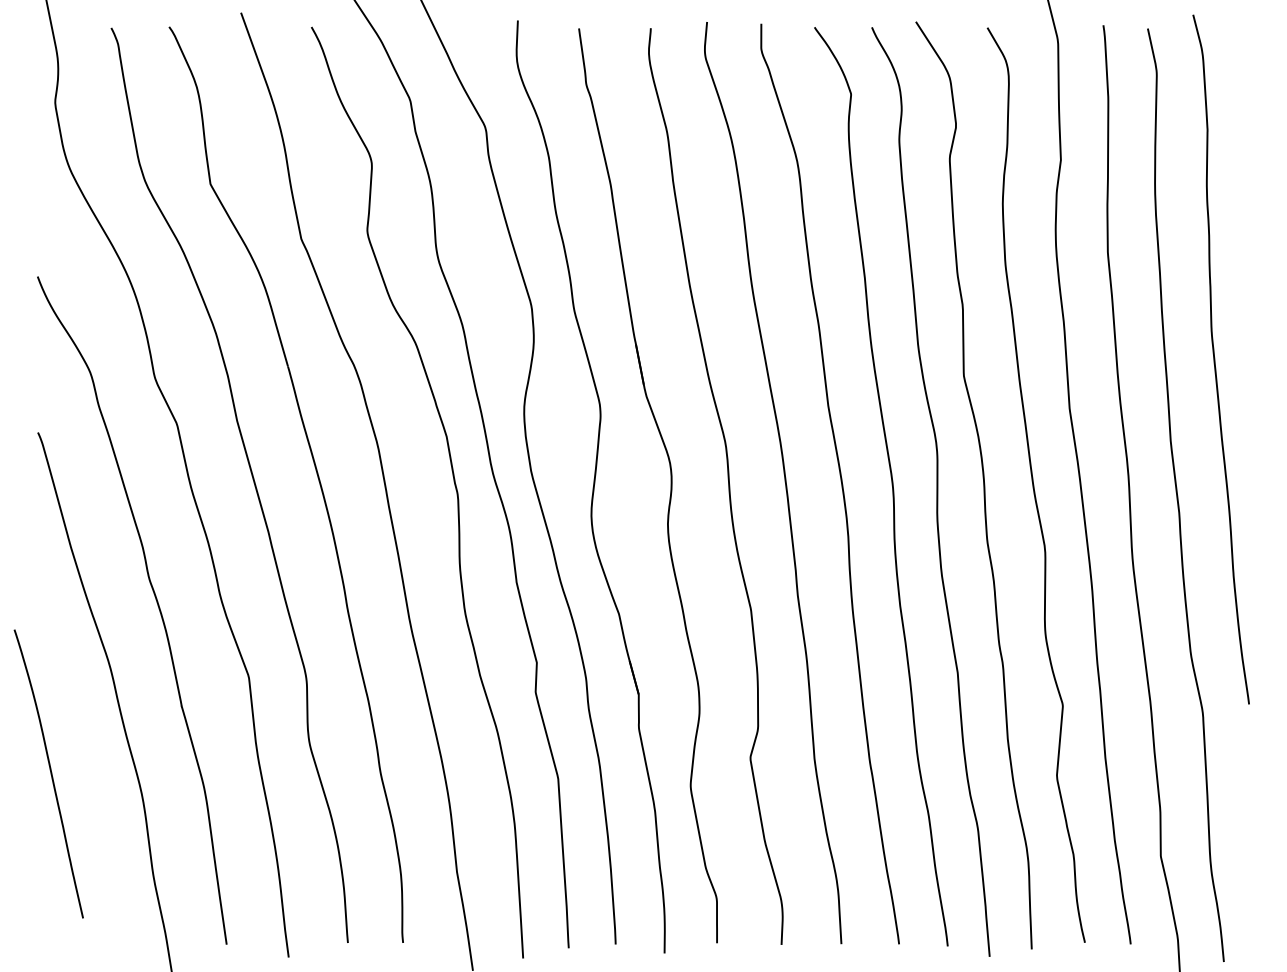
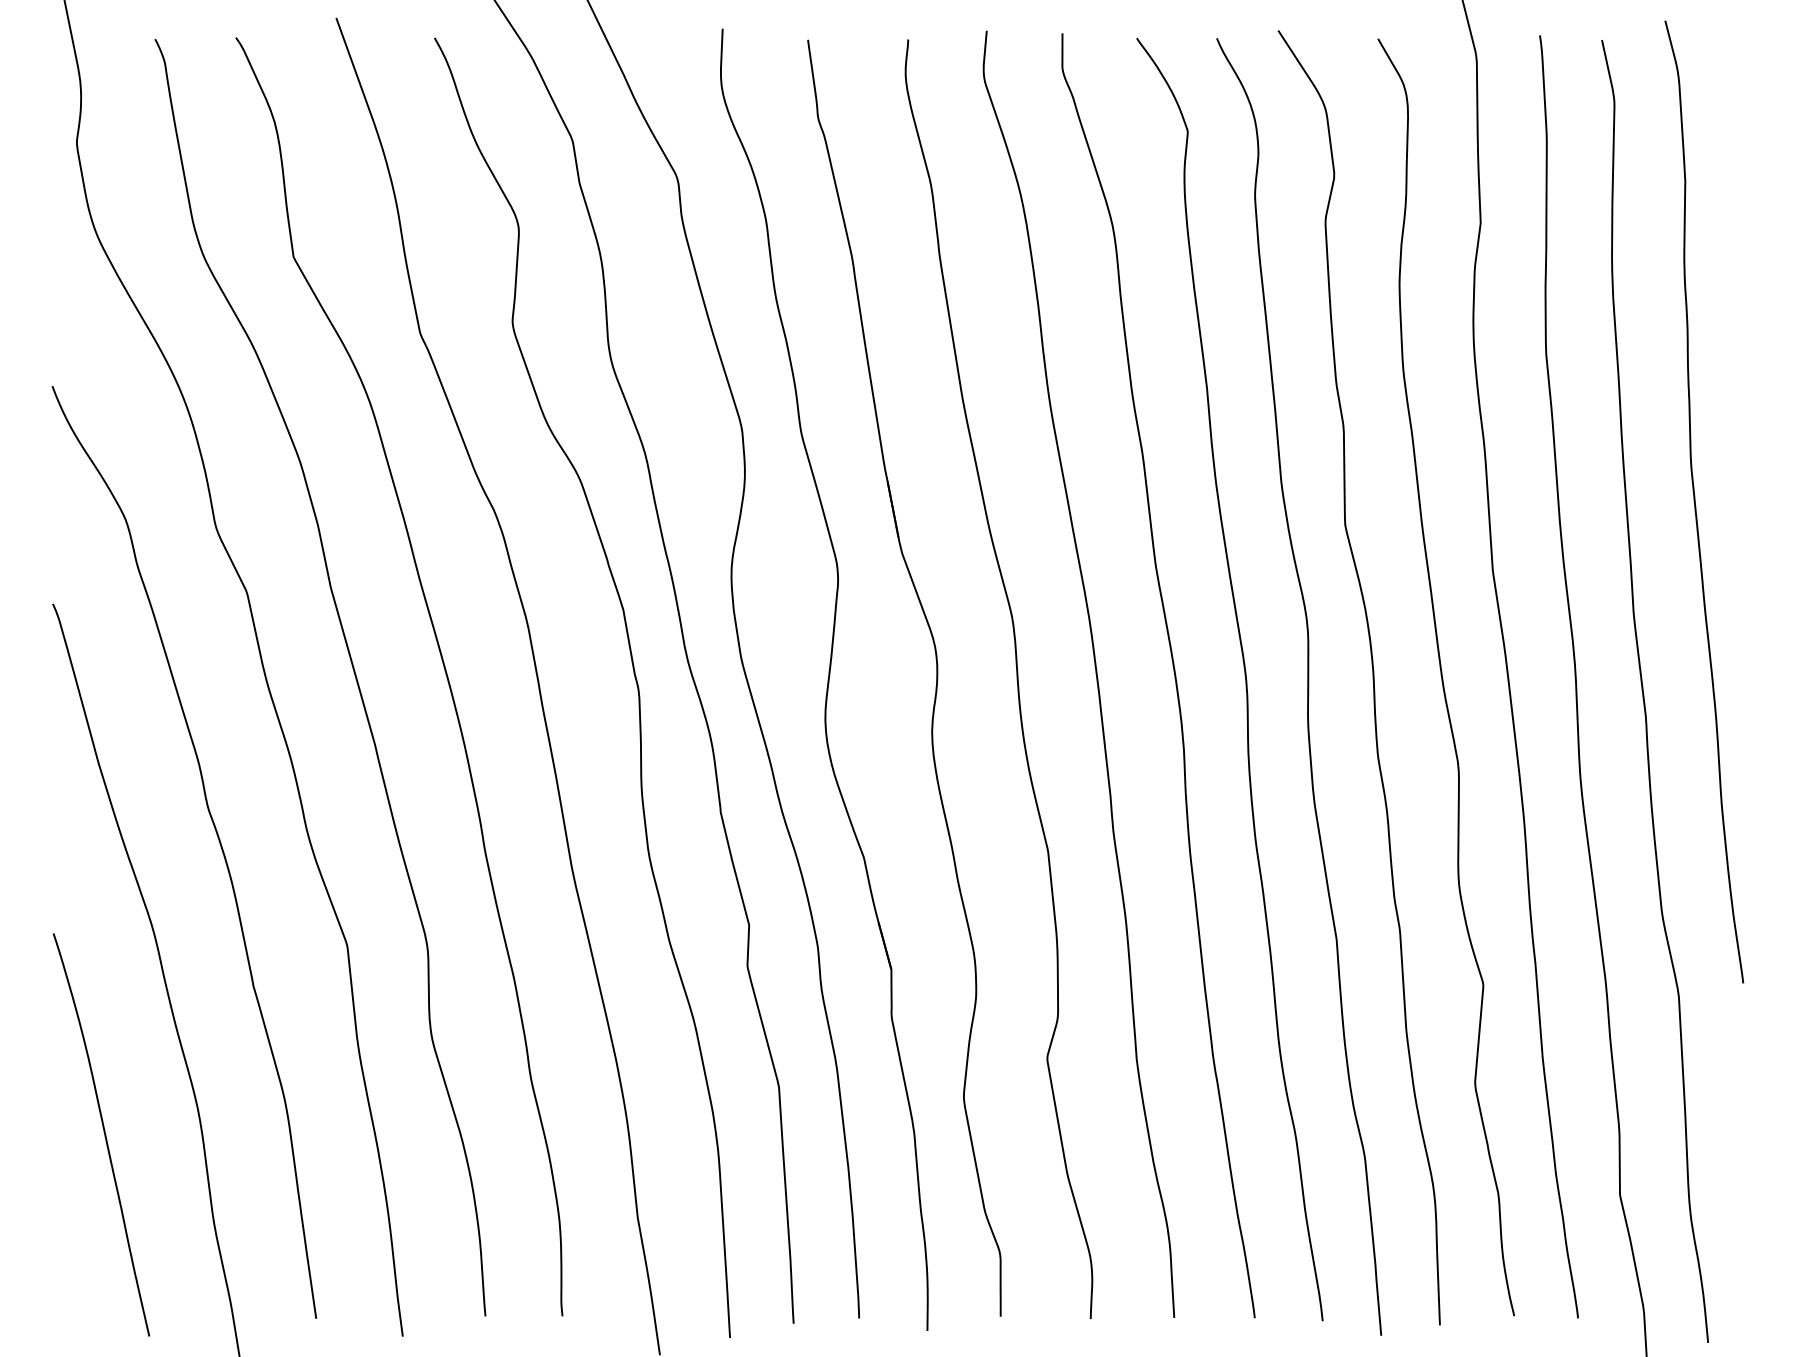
curve: (50, 773) -> (103, 1134), moved

